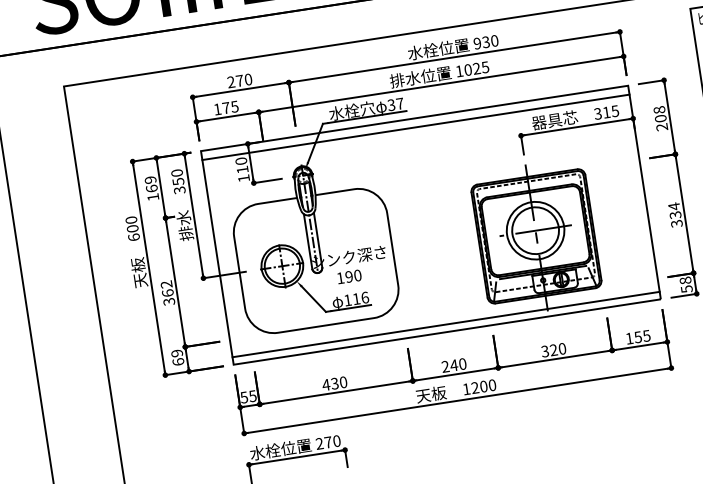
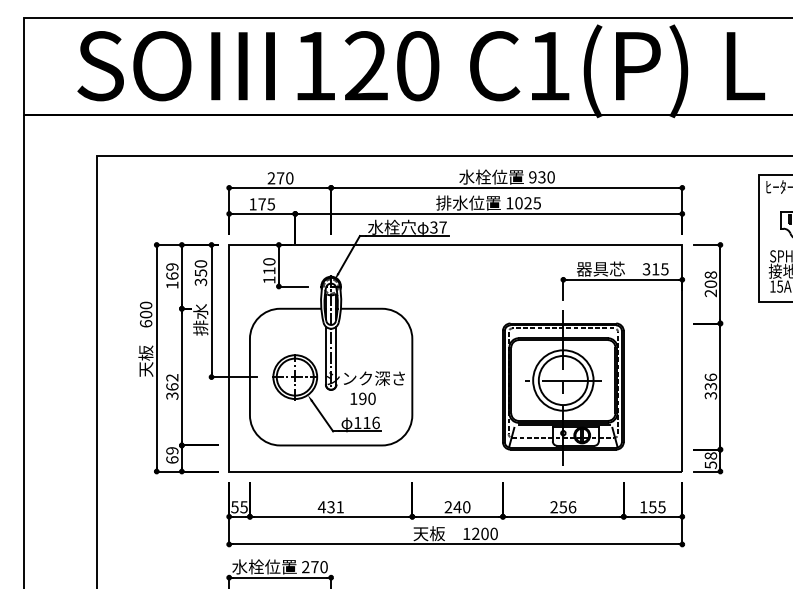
line: (415, 127) -> (455, 254), removed
text: (673, 206) -> (710, 377), 334 -> 336
line: (445, 324) -> (455, 463), removed
text: (554, 350) -> (563, 507), 320 -> 256
text: (342, 382) -> (339, 507), 430 -> 431

